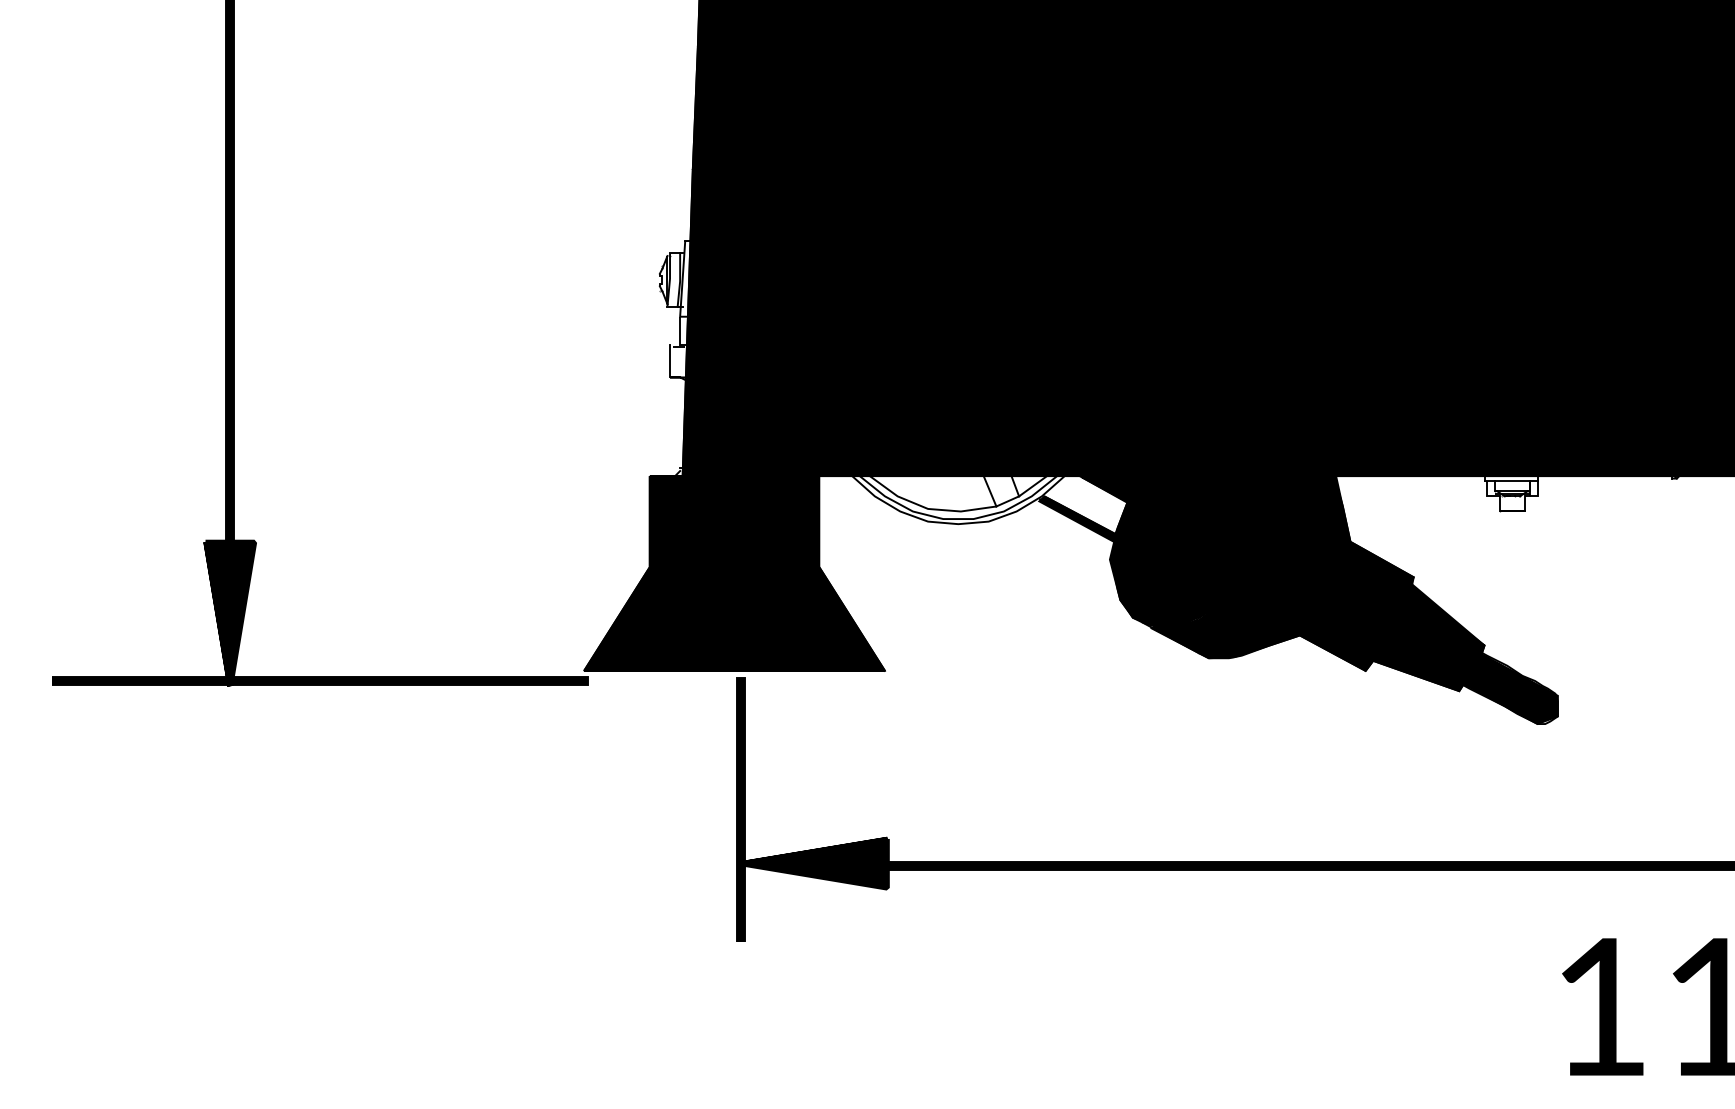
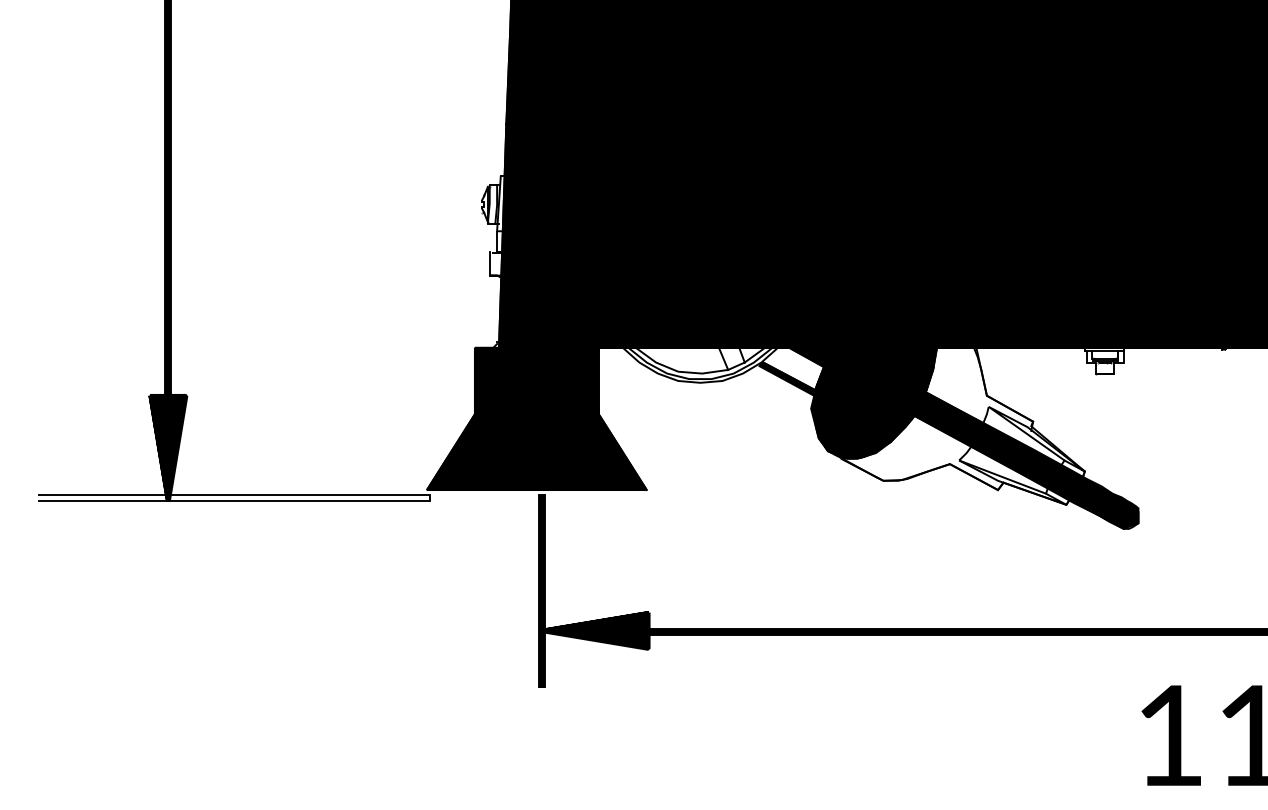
fill: (1317, 582) -> (962, 425), removed
fill: (319, 681) -> (233, 497), removed

